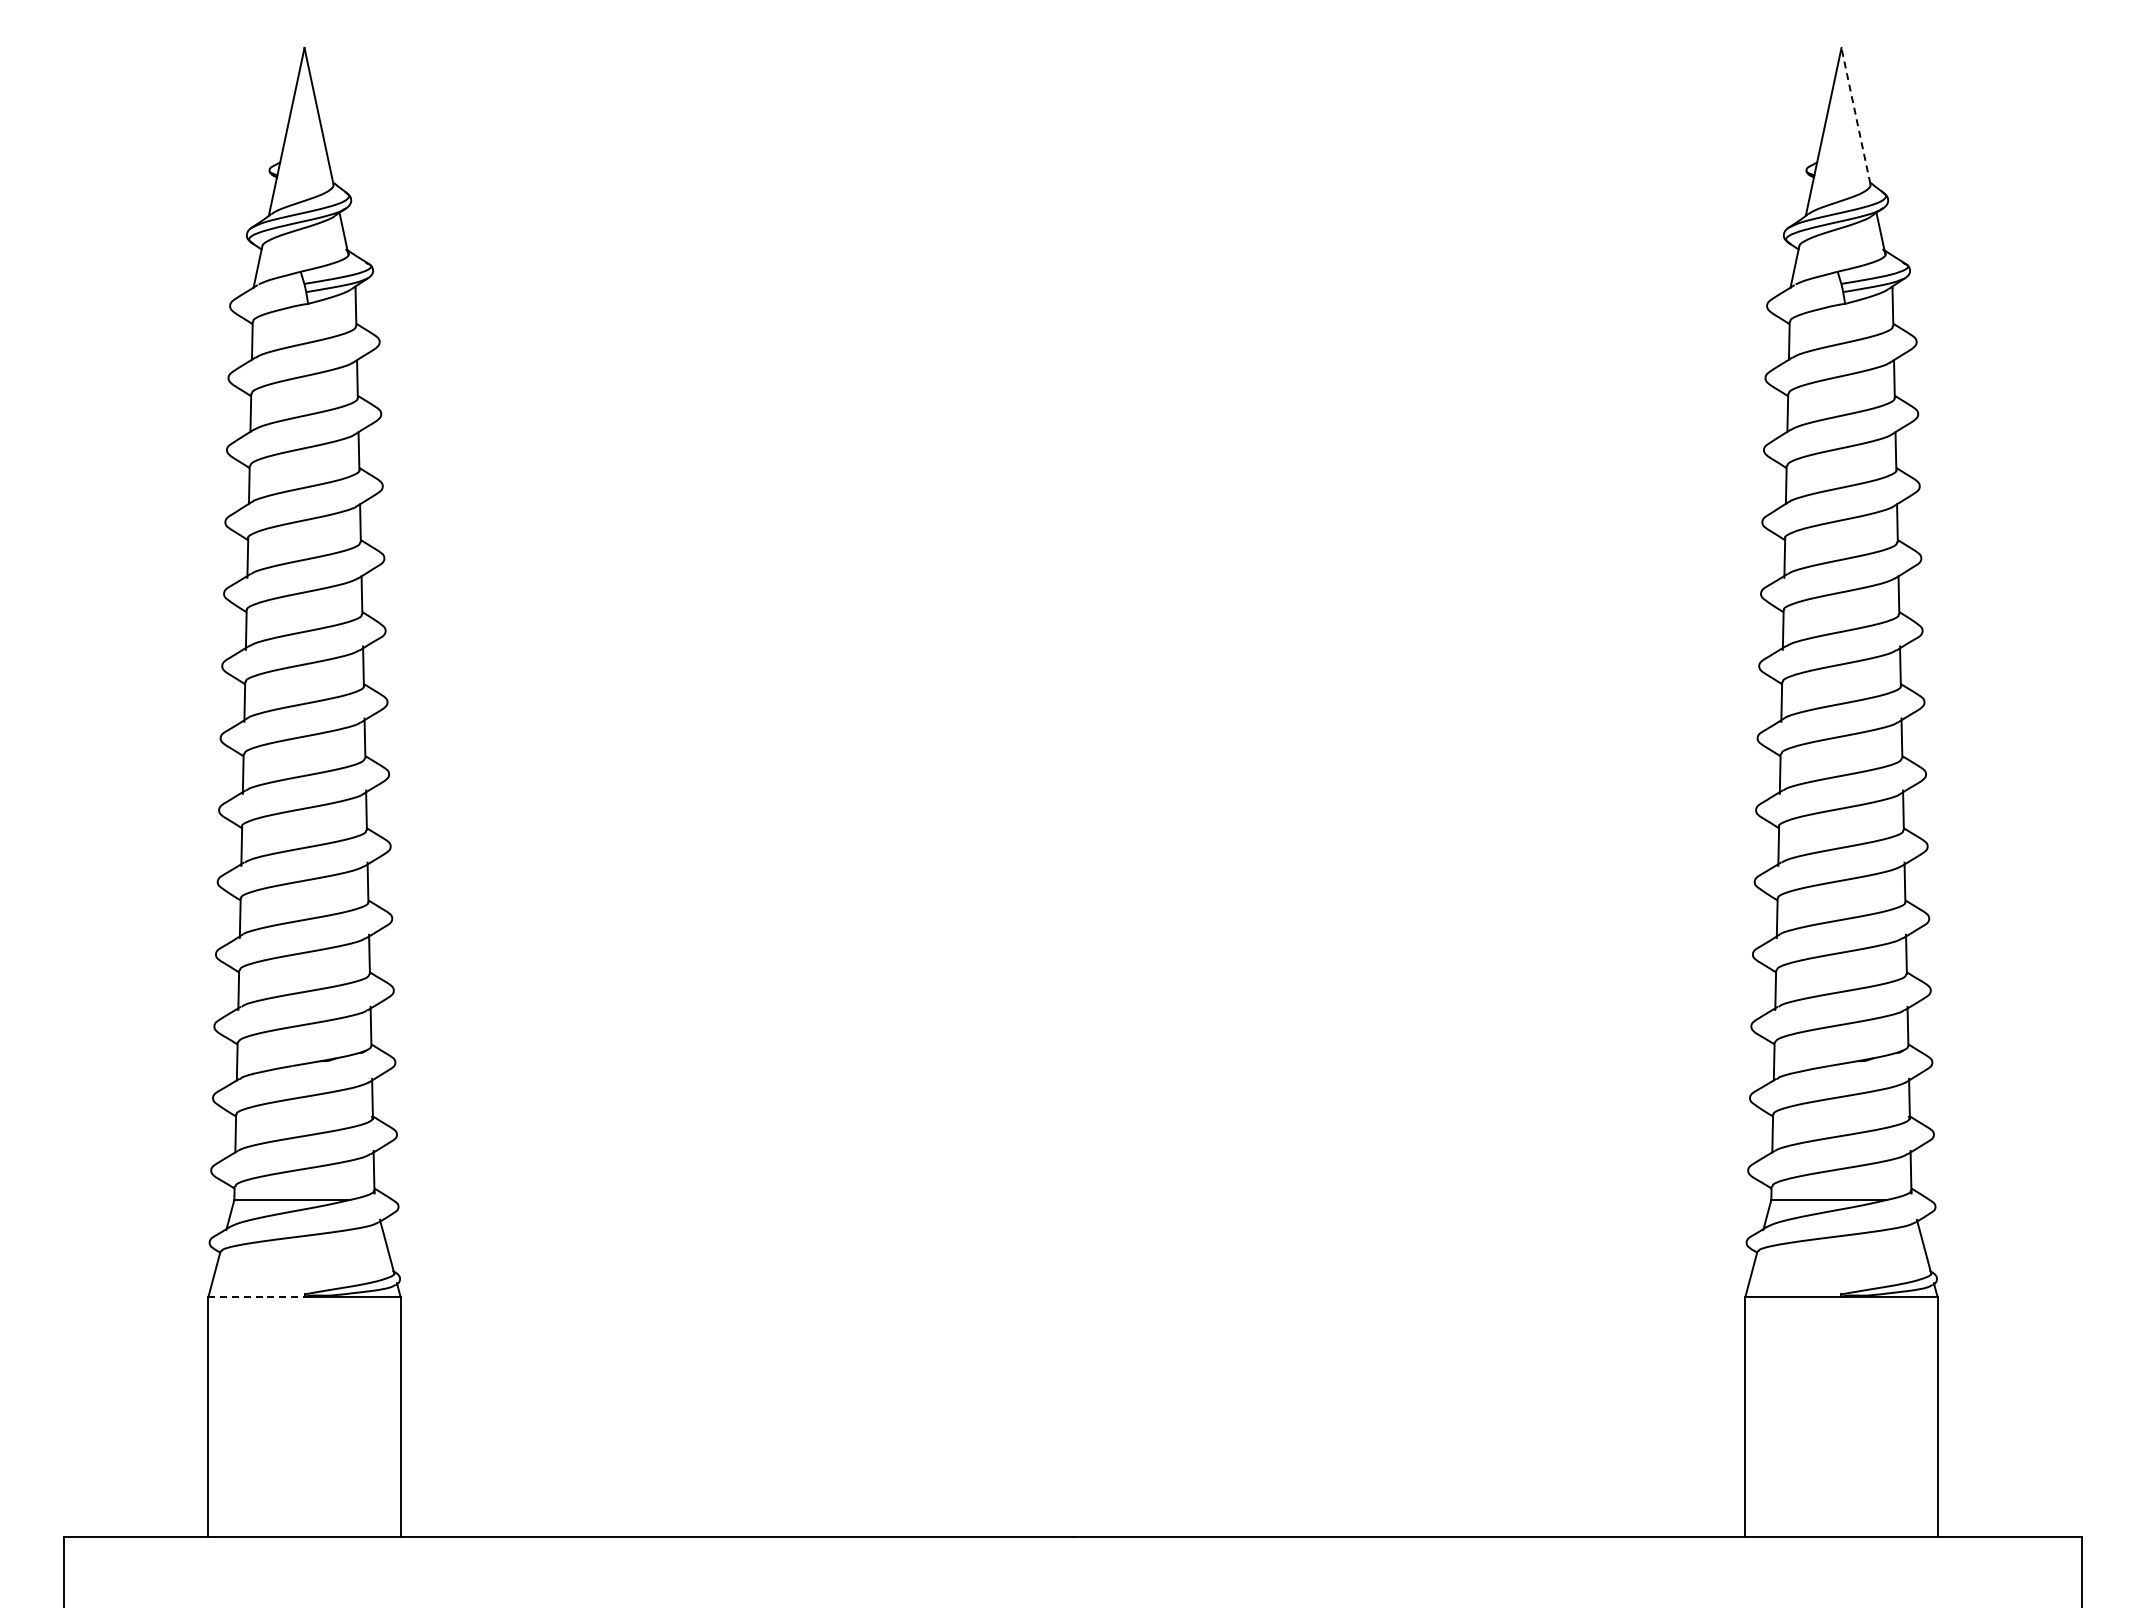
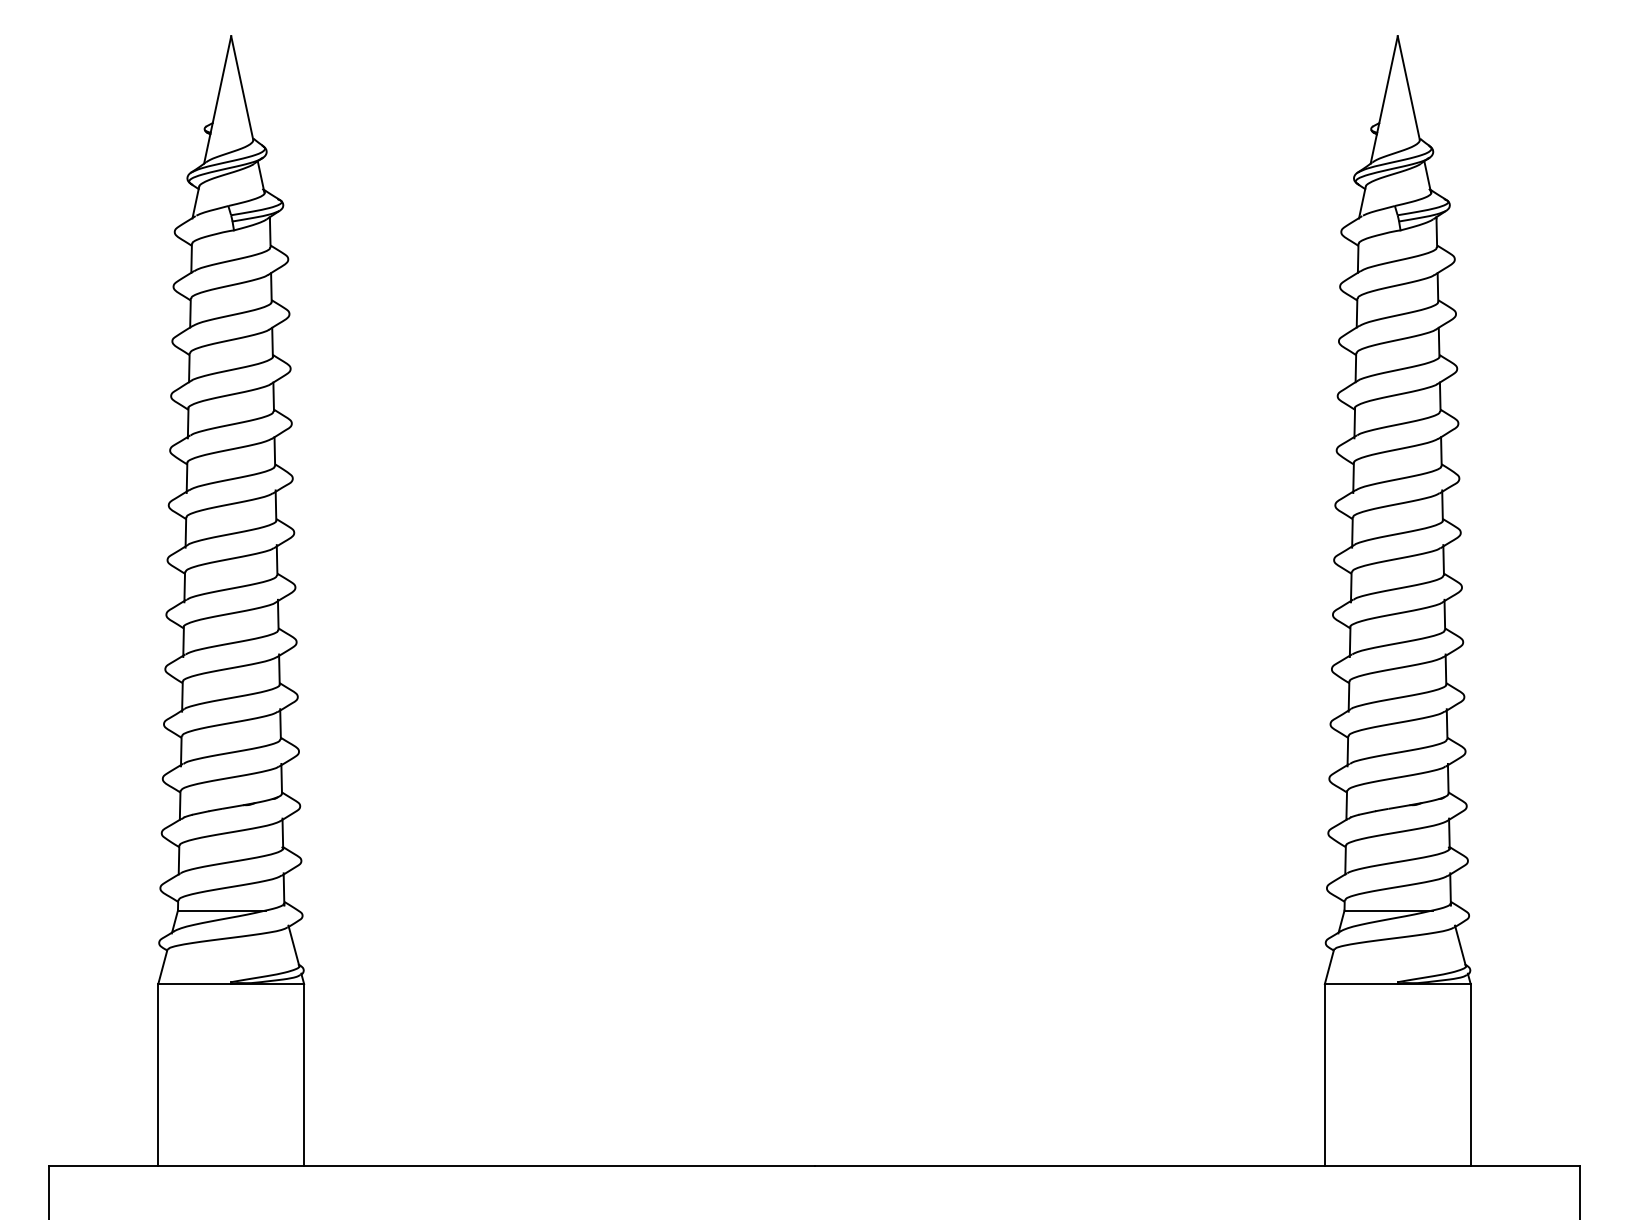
line: (1855, 115) -> (1408, 87), dashed -> solid
line: (256, 1296) -> (194, 983), dashed -> solid

